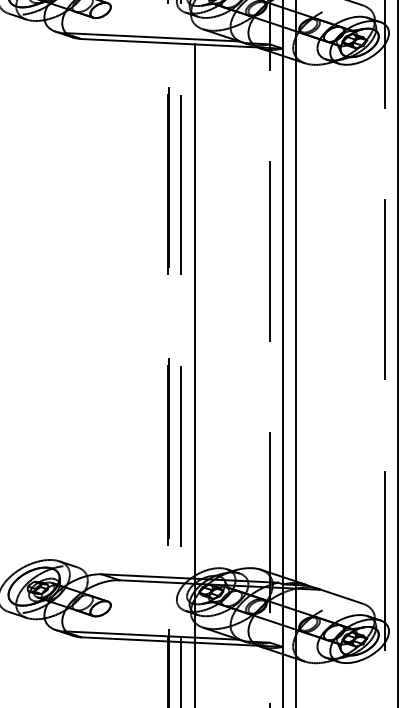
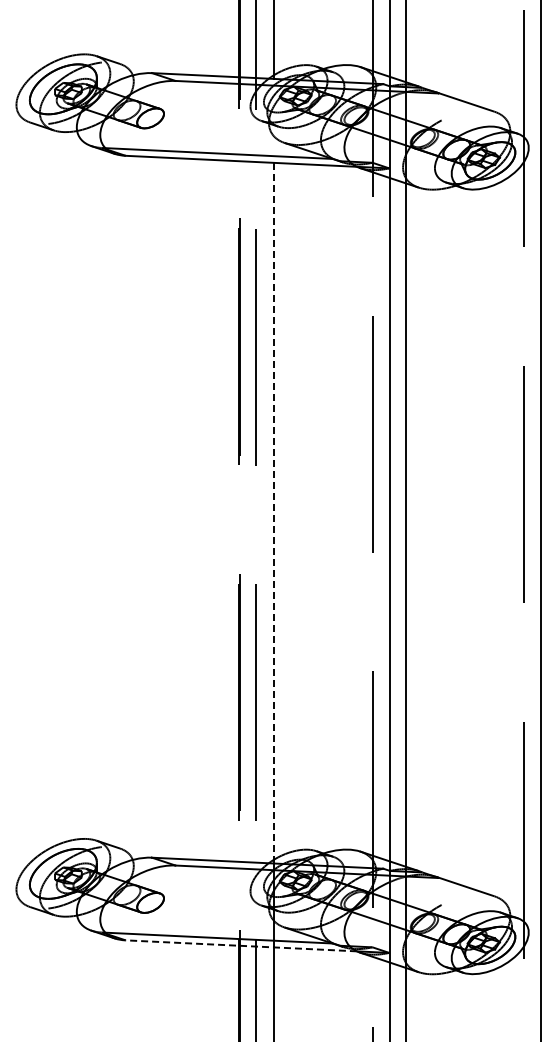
line: (194, 311) -> (273, 513), solid -> dashed
line: (169, 641) -> (241, 945), solid -> dashed

